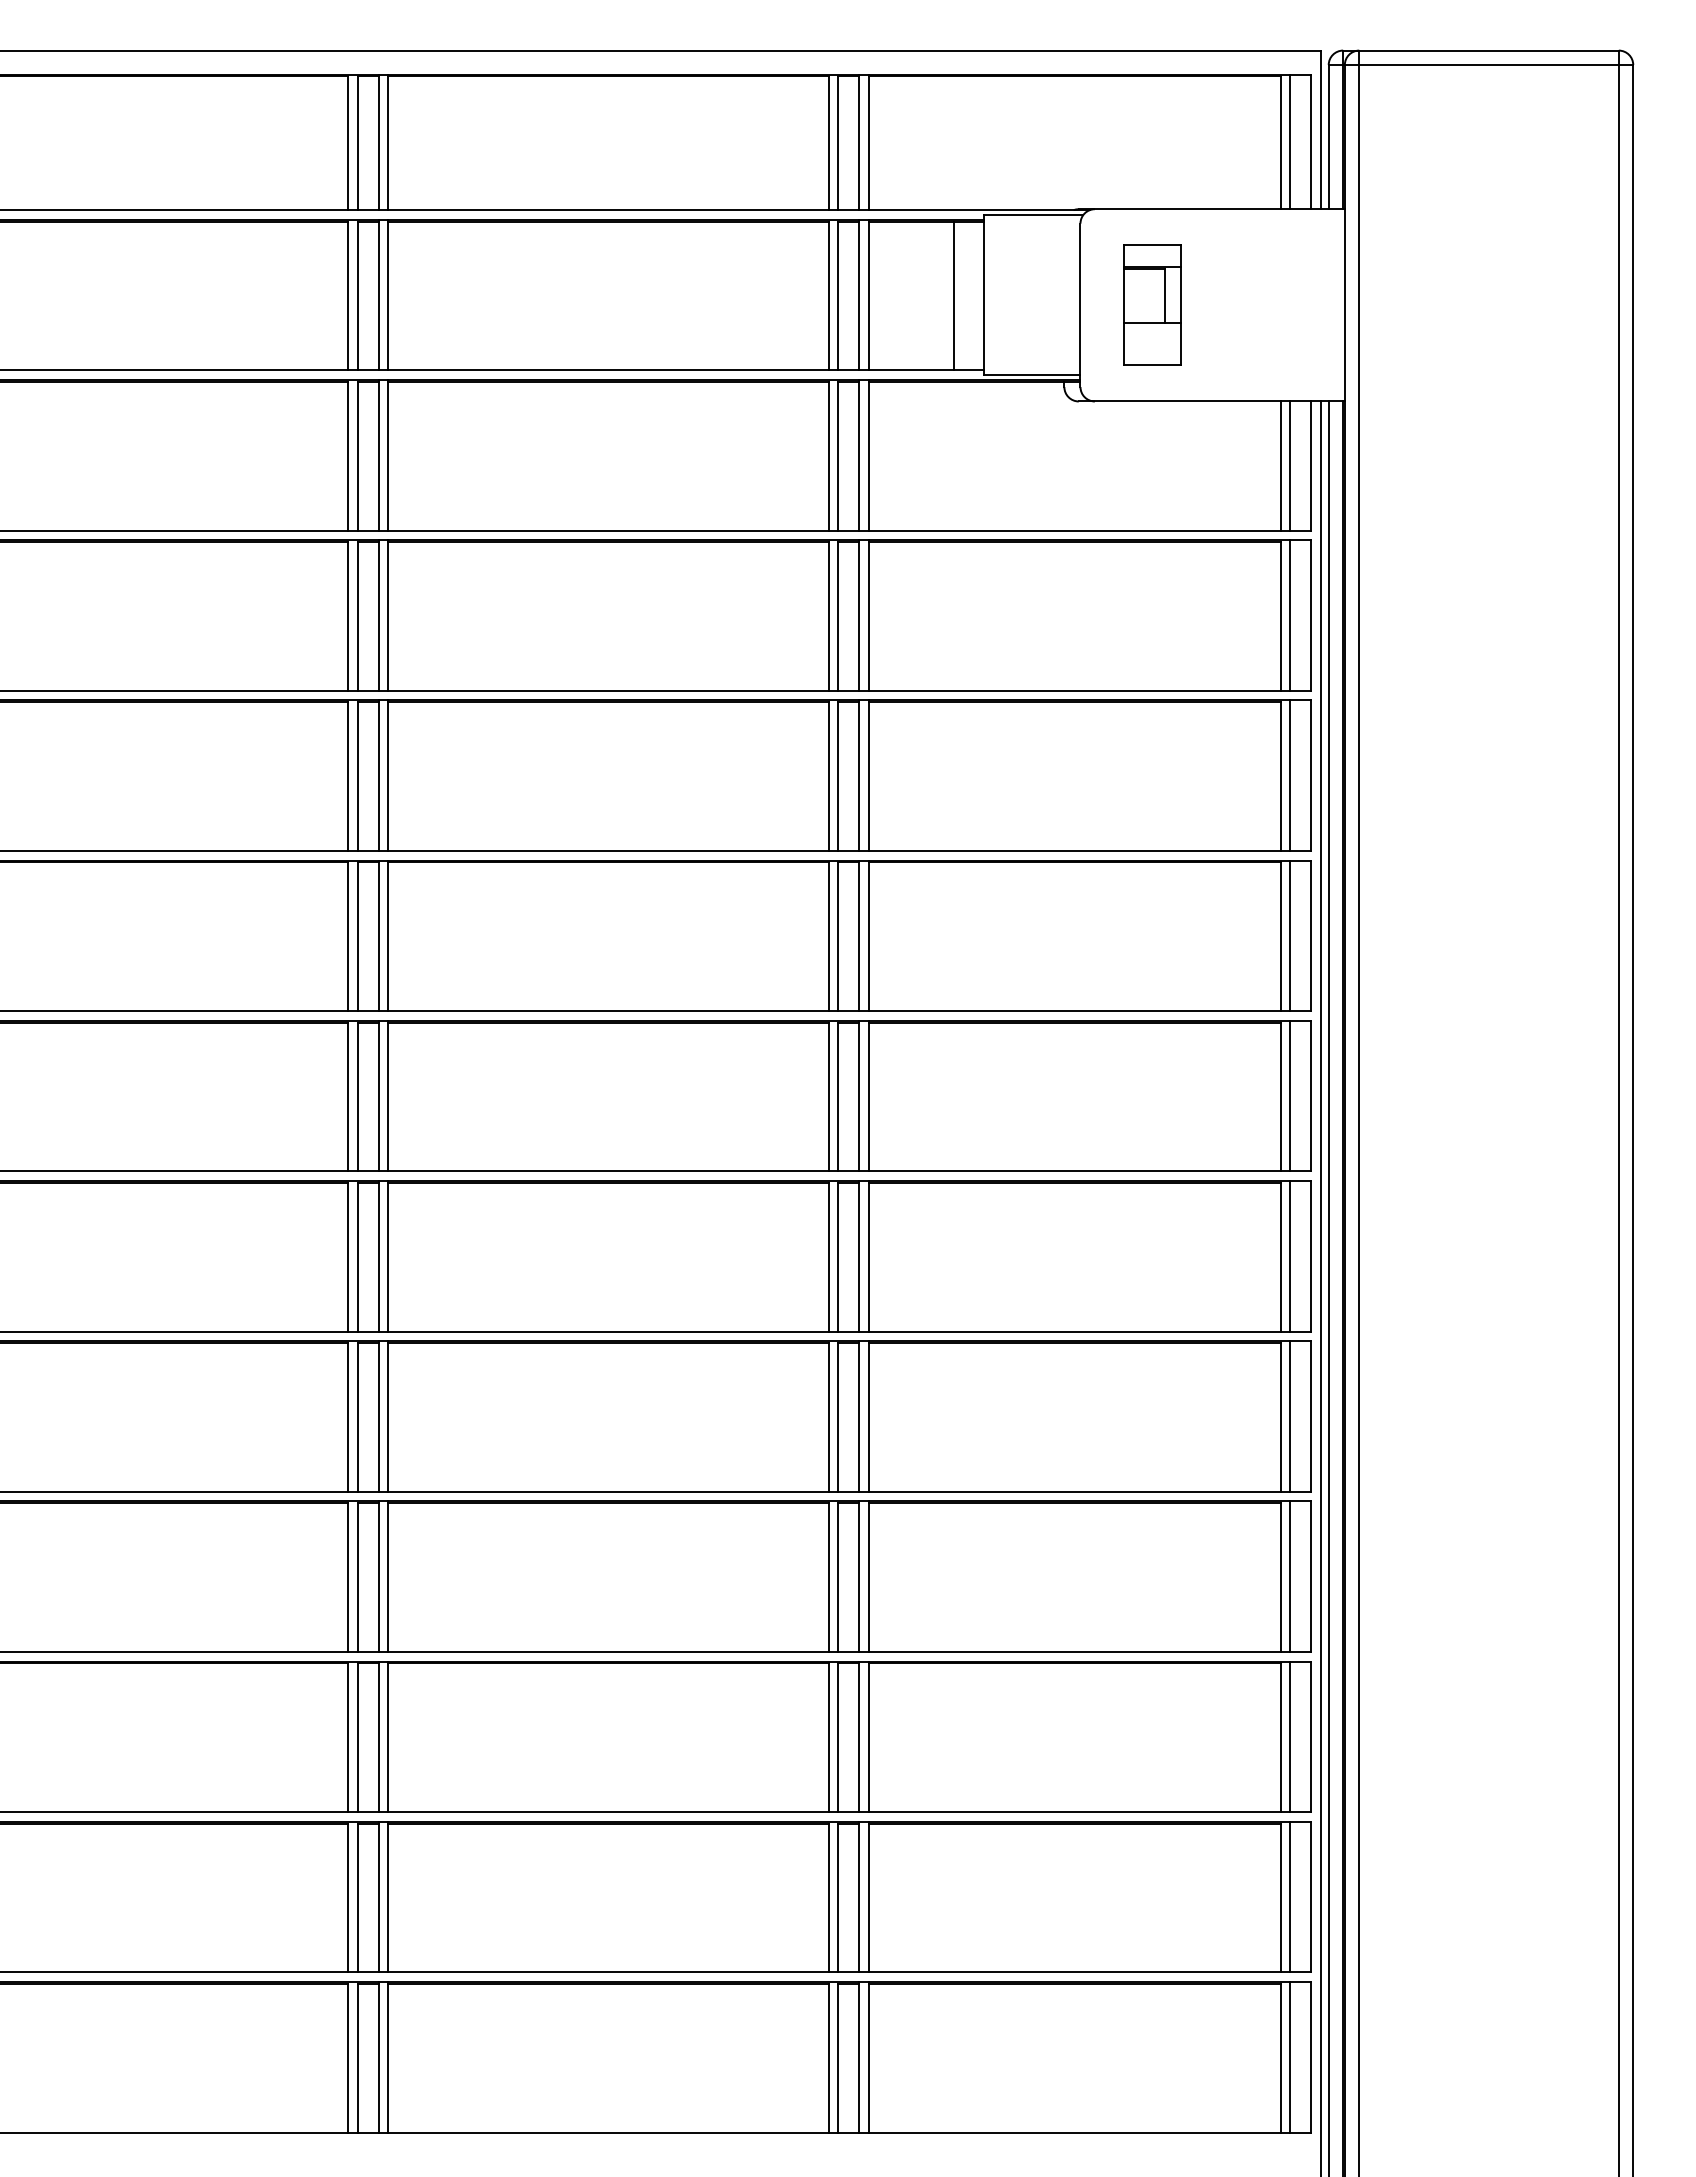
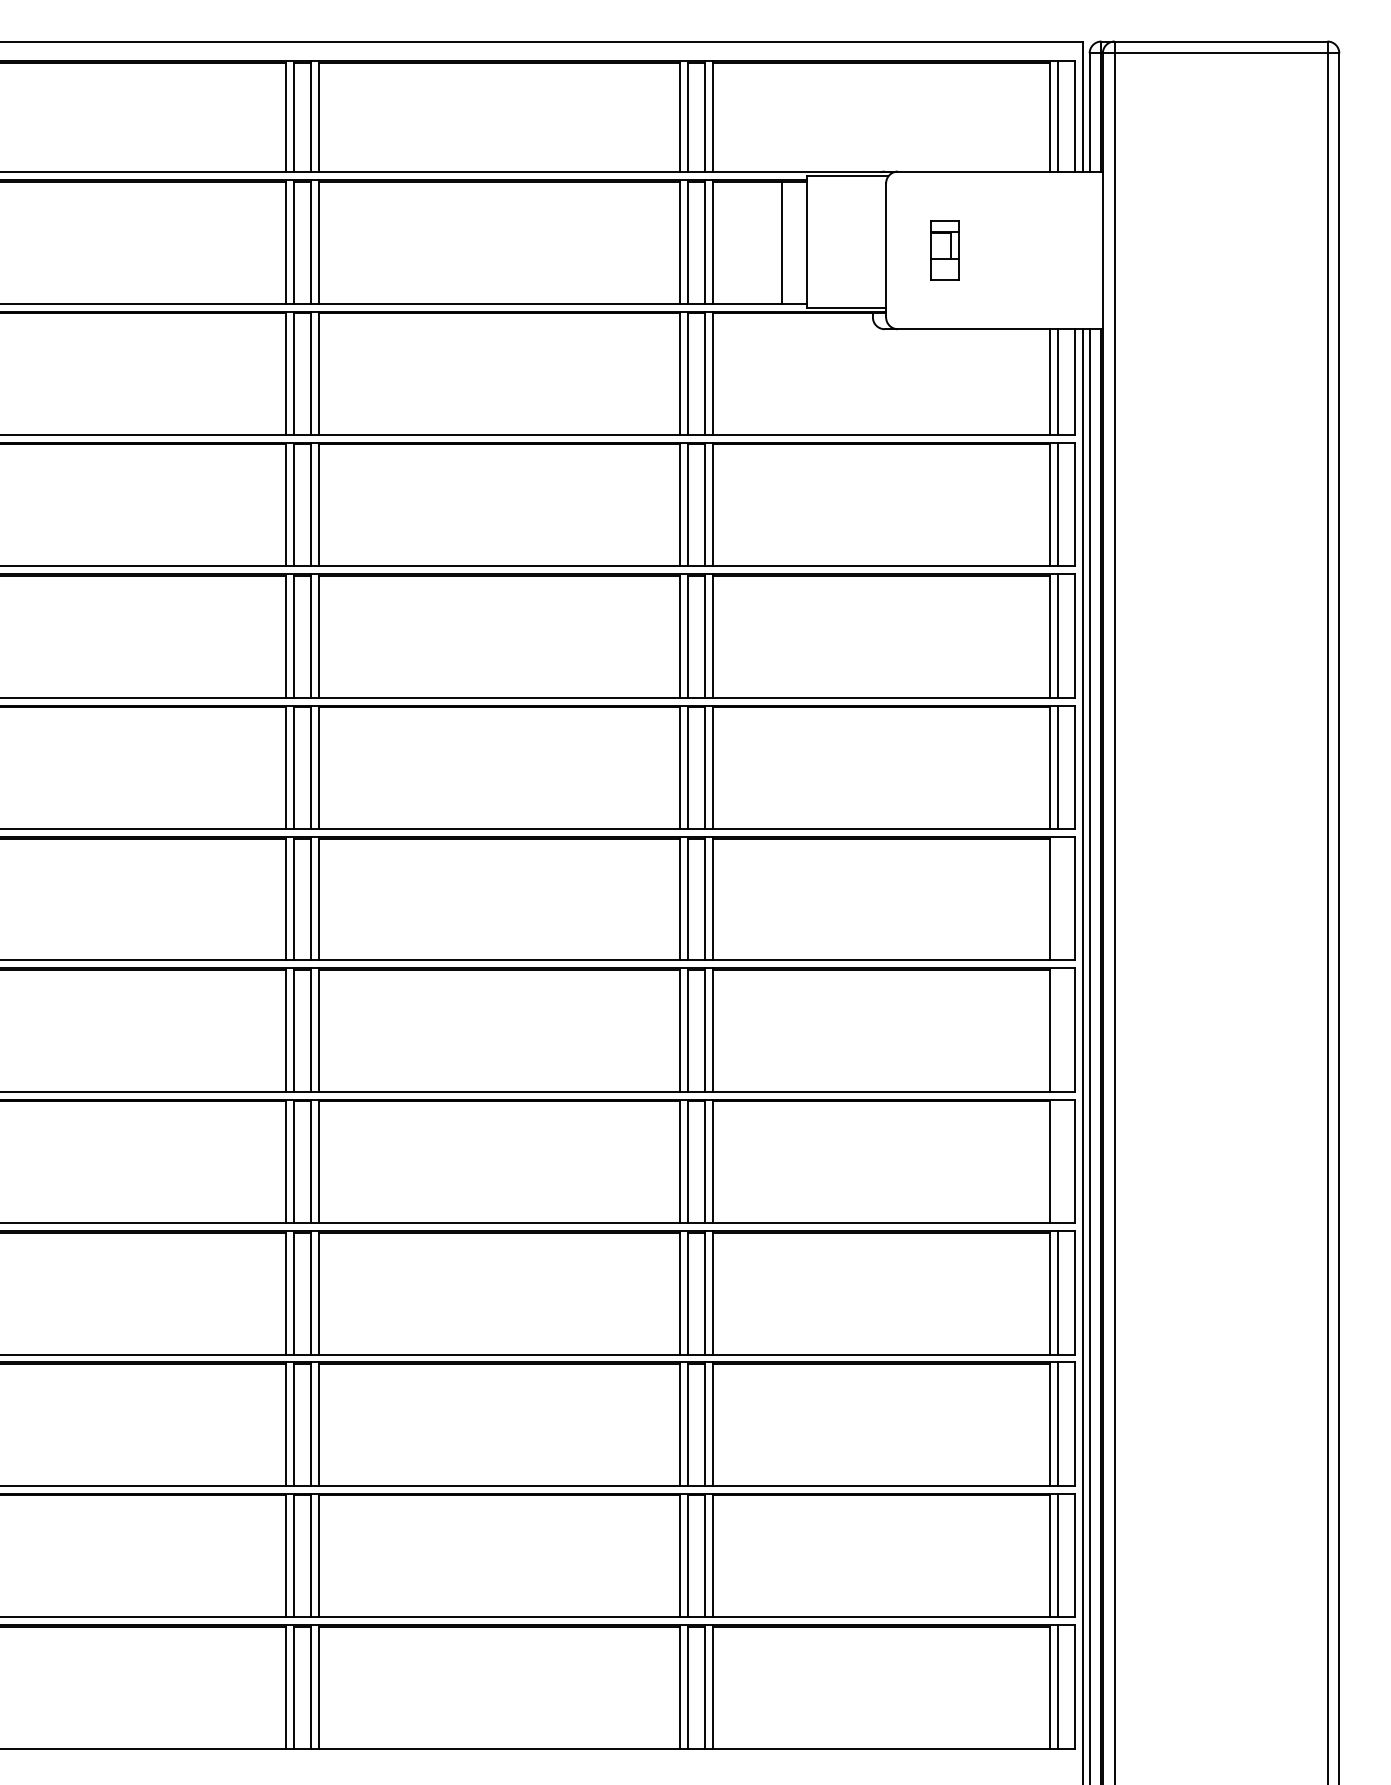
part: (1152, 304) -> (945, 249), size x0.6
line: (1290, 1095) -> (1058, 898), removed
line: (1290, 1255) -> (1058, 1029), removed
line: (1290, 1416) -> (1058, 1161), removed

